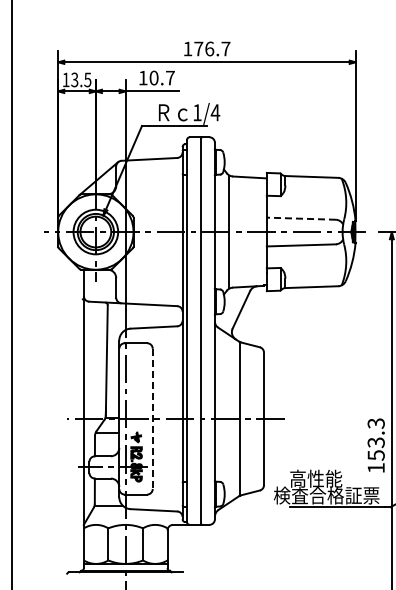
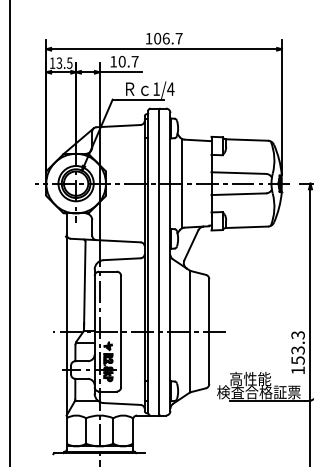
text: (198, 48) -> (157, 38), 176.7 -> 106.7
line: (301, 218) -> (238, 172), dashed -> solid
line: (152, 419) -> (120, 332), dashed -> solid

